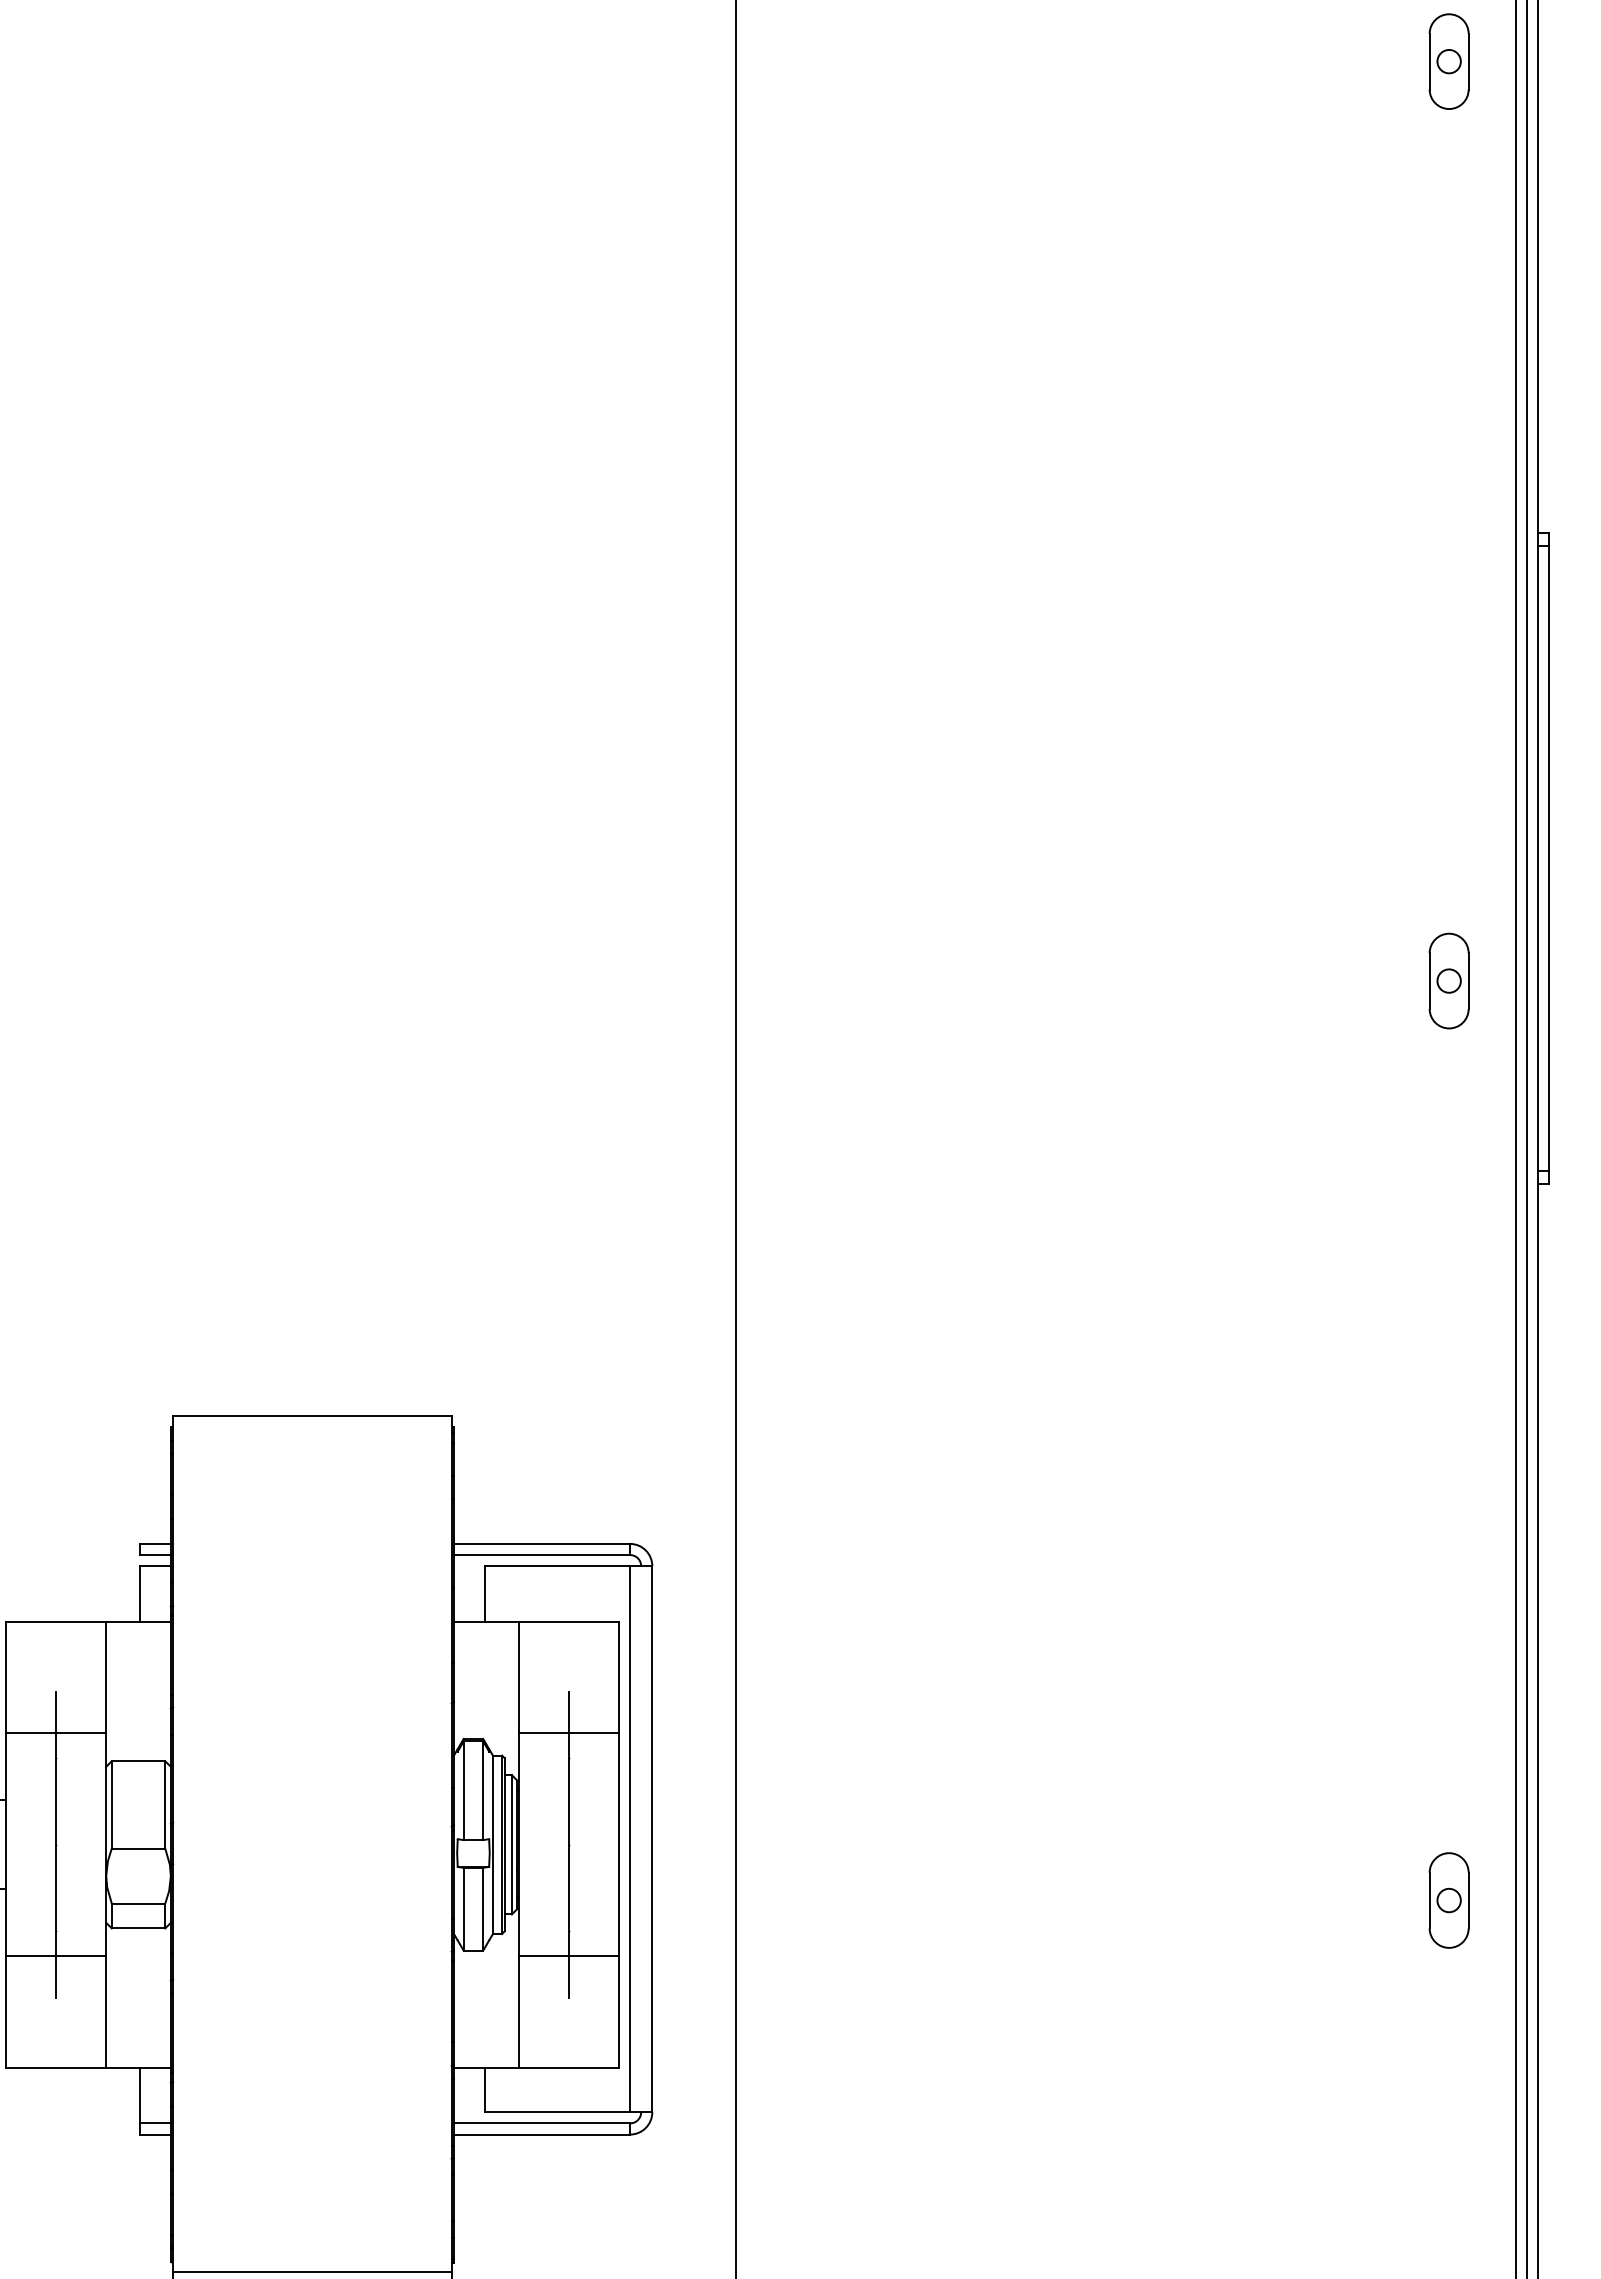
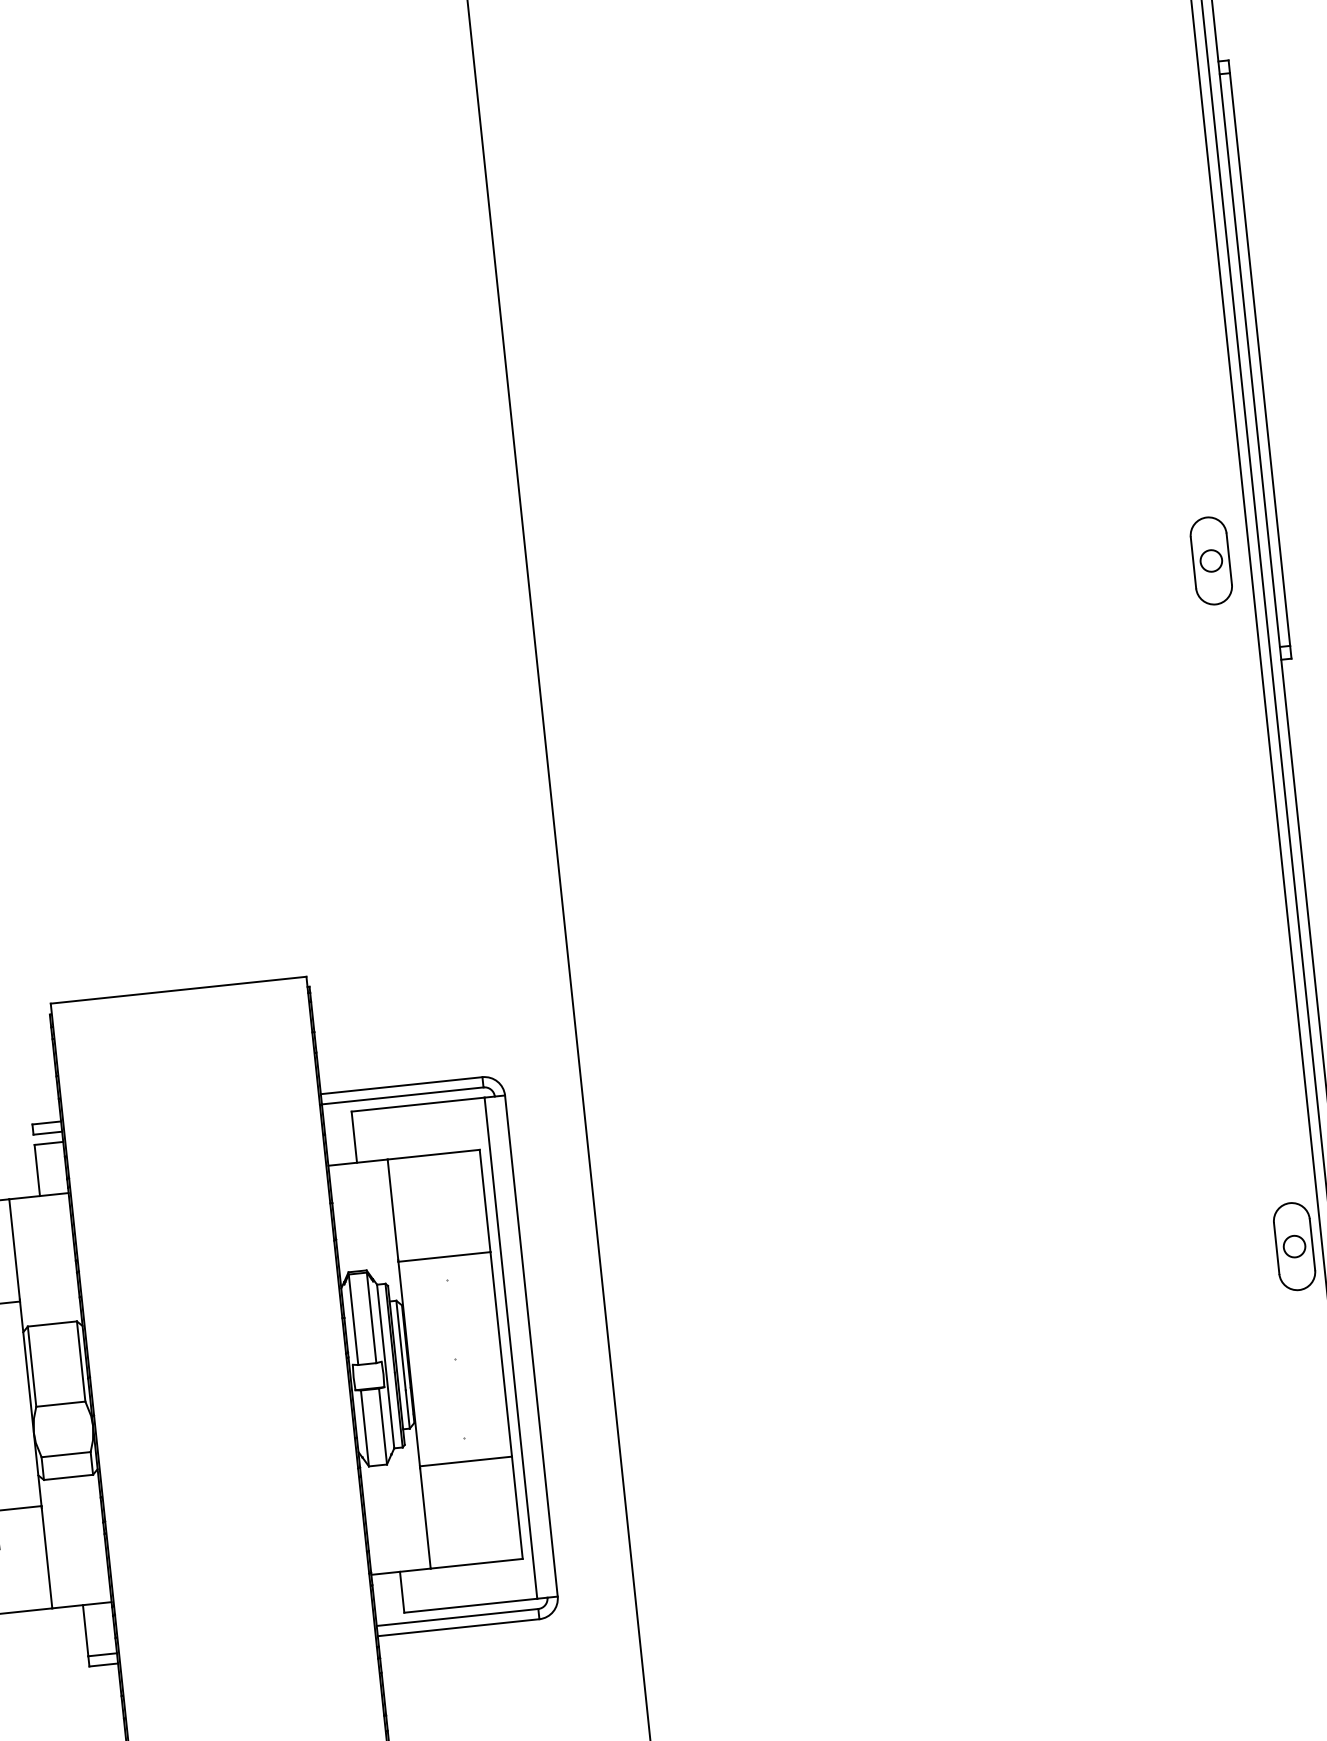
part: (1448, 980) -> (1210, 560), moved
line: (568, 1844) -> (454, 1358), removed
part: (1448, 1900) -> (1293, 1246), moved

